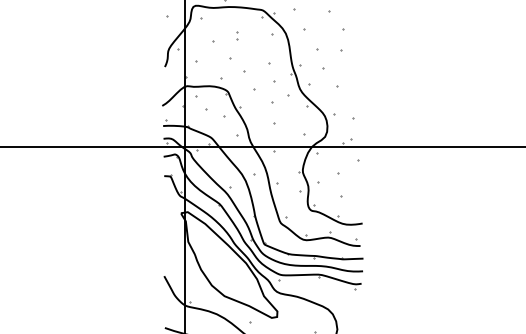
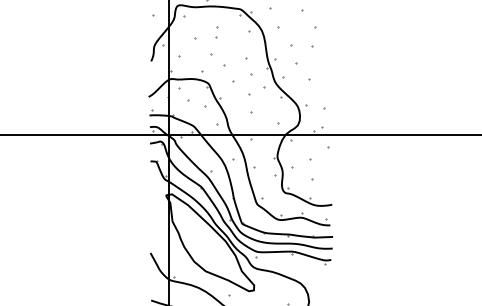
part: (237, 35) -> (217, 32), size x1.6

